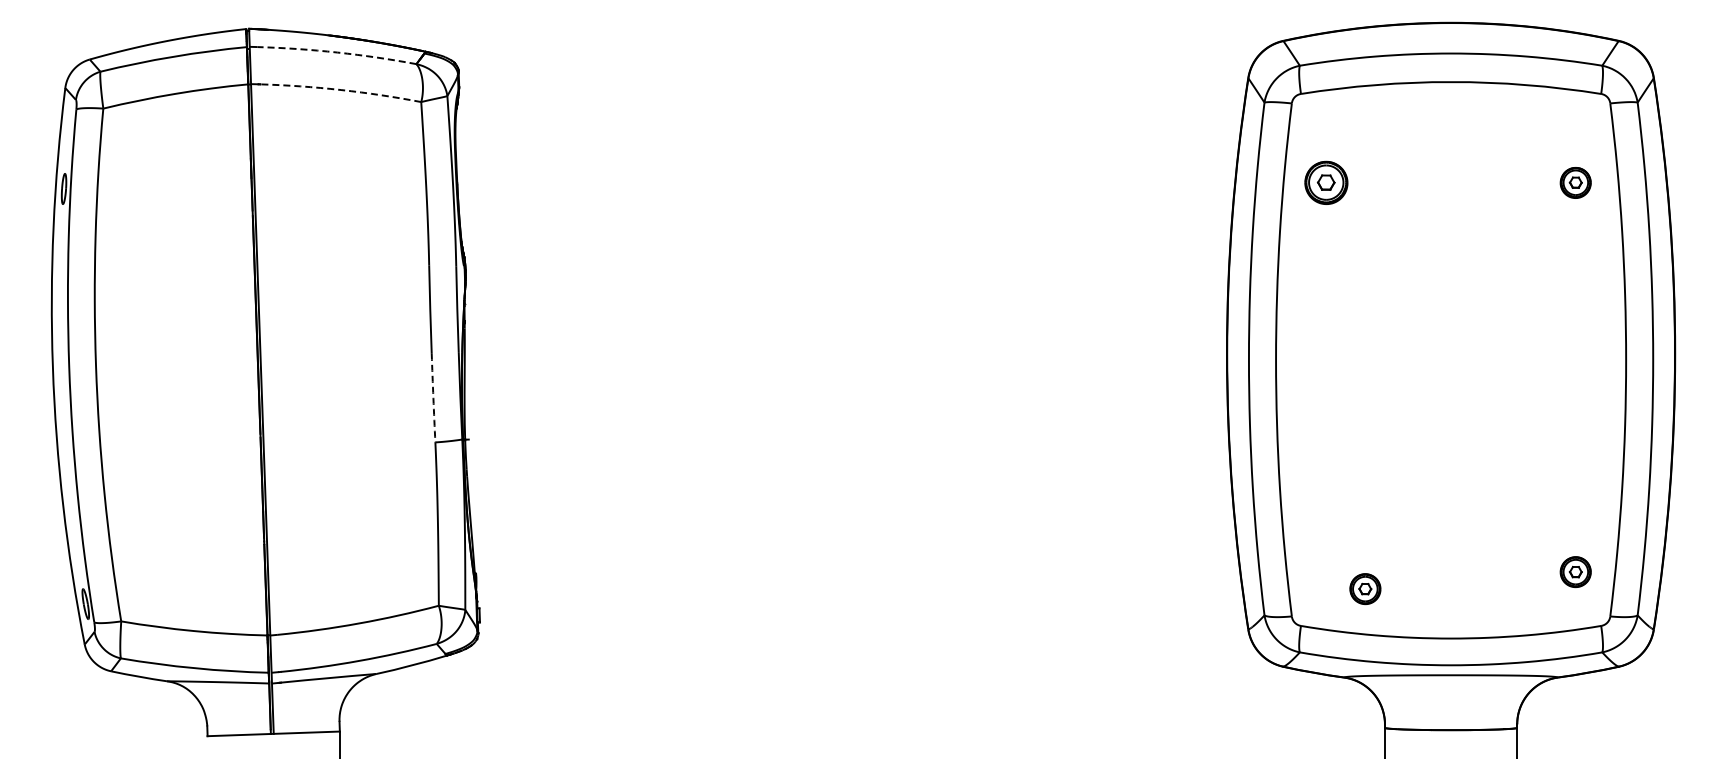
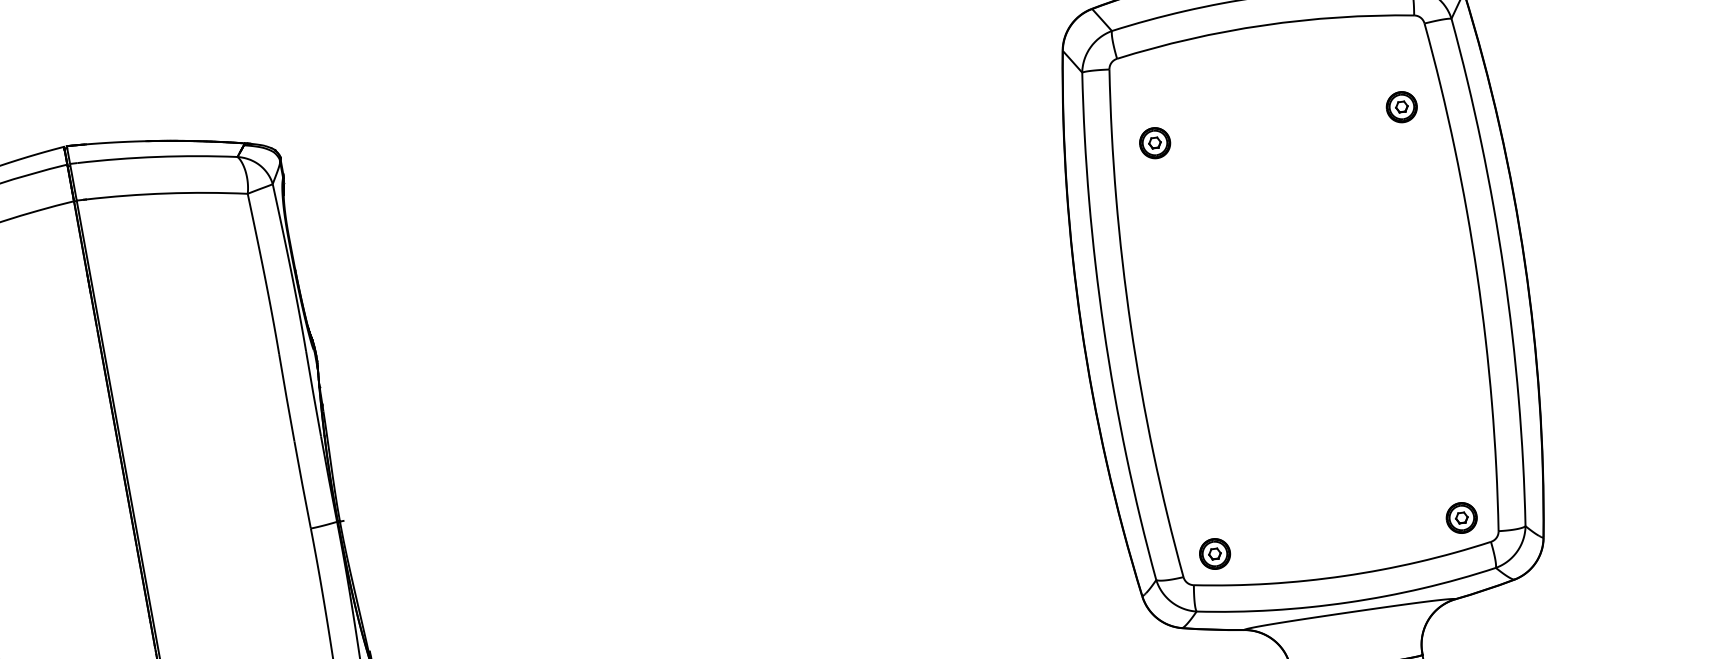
arc: (337, 52) -> (157, 156), dashed -> solid
arc: (341, 90) -> (167, 193), dashed -> solid
part: (1326, 182) -> (1155, 142), size x0.71
arc: (433, 398) -> (302, 485), dashed -> solid
part: (1575, 572) -> (1461, 518), moved
part: (1365, 589) -> (1215, 554), moved

